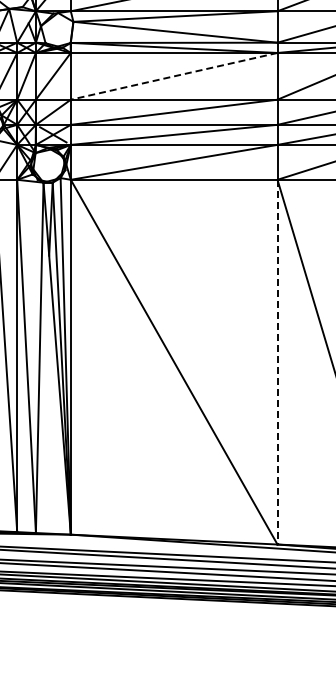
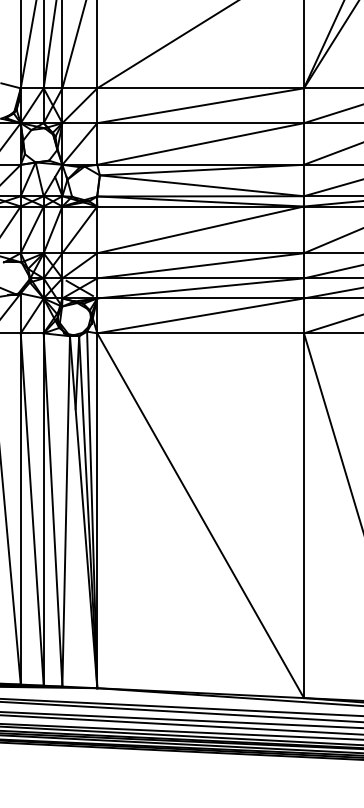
line: (174, 75) -> (200, 229), dashed -> solid
line: (277, 362) -> (303, 516), dashed -> solid

